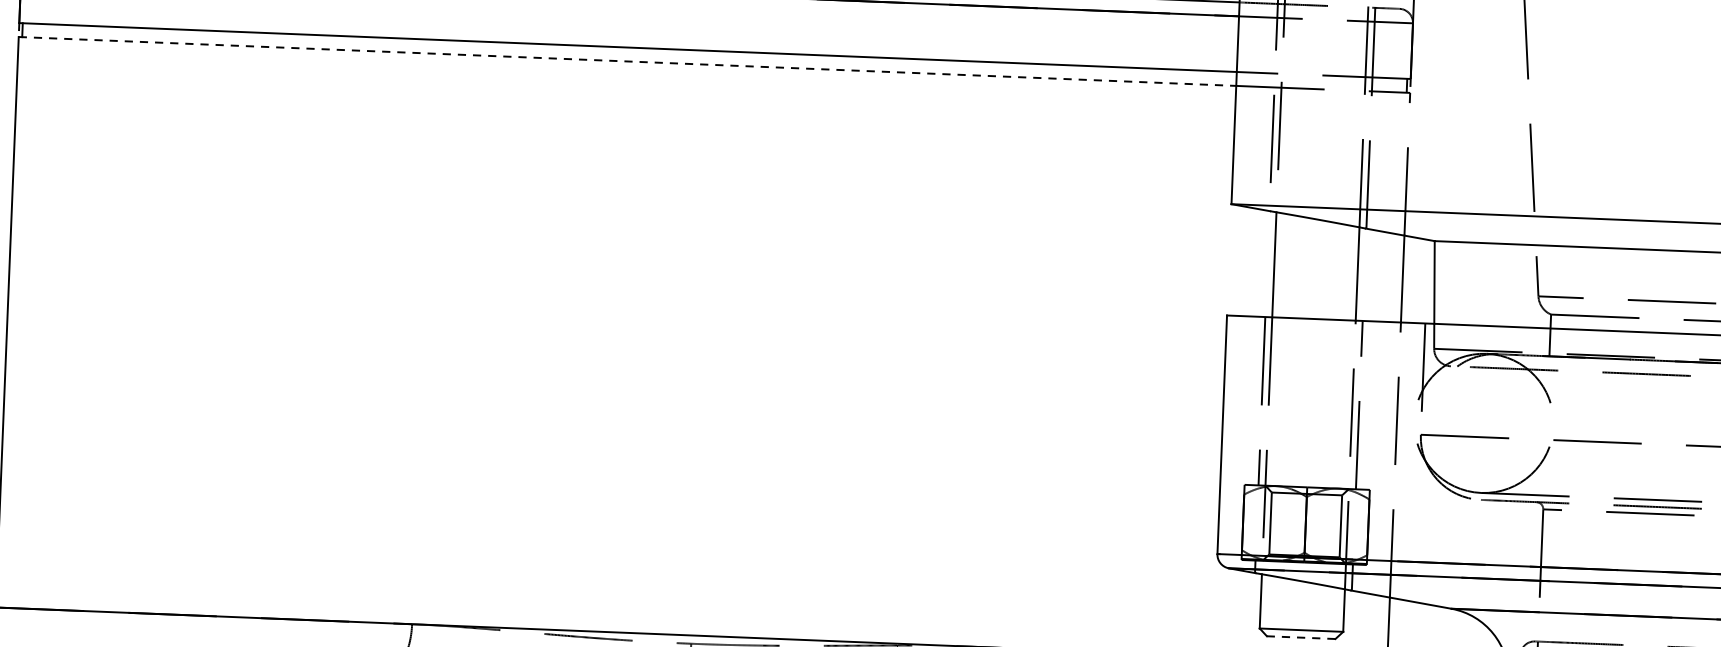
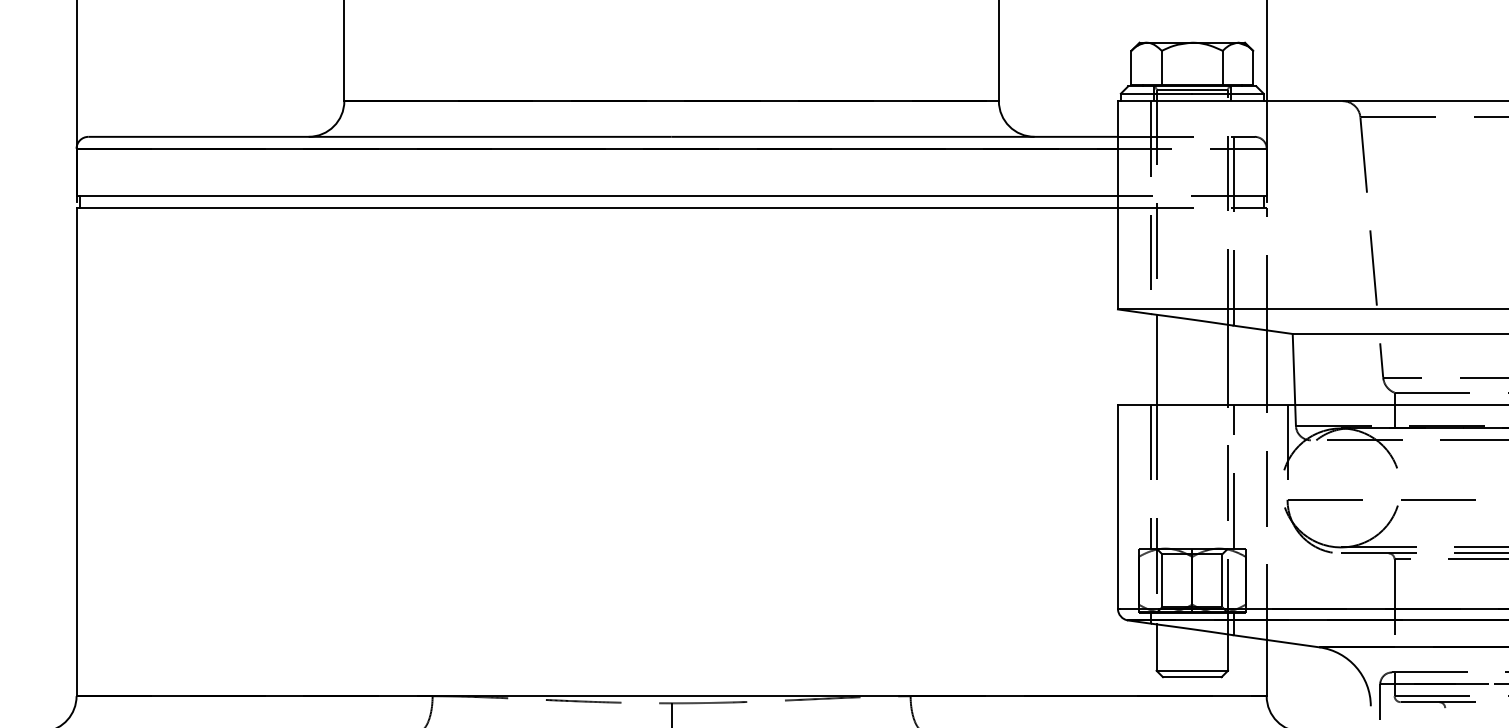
line: (627, 61) -> (597, 208), dashed -> solid
line: (1300, 637) -> (1191, 677), dashed -> solid

